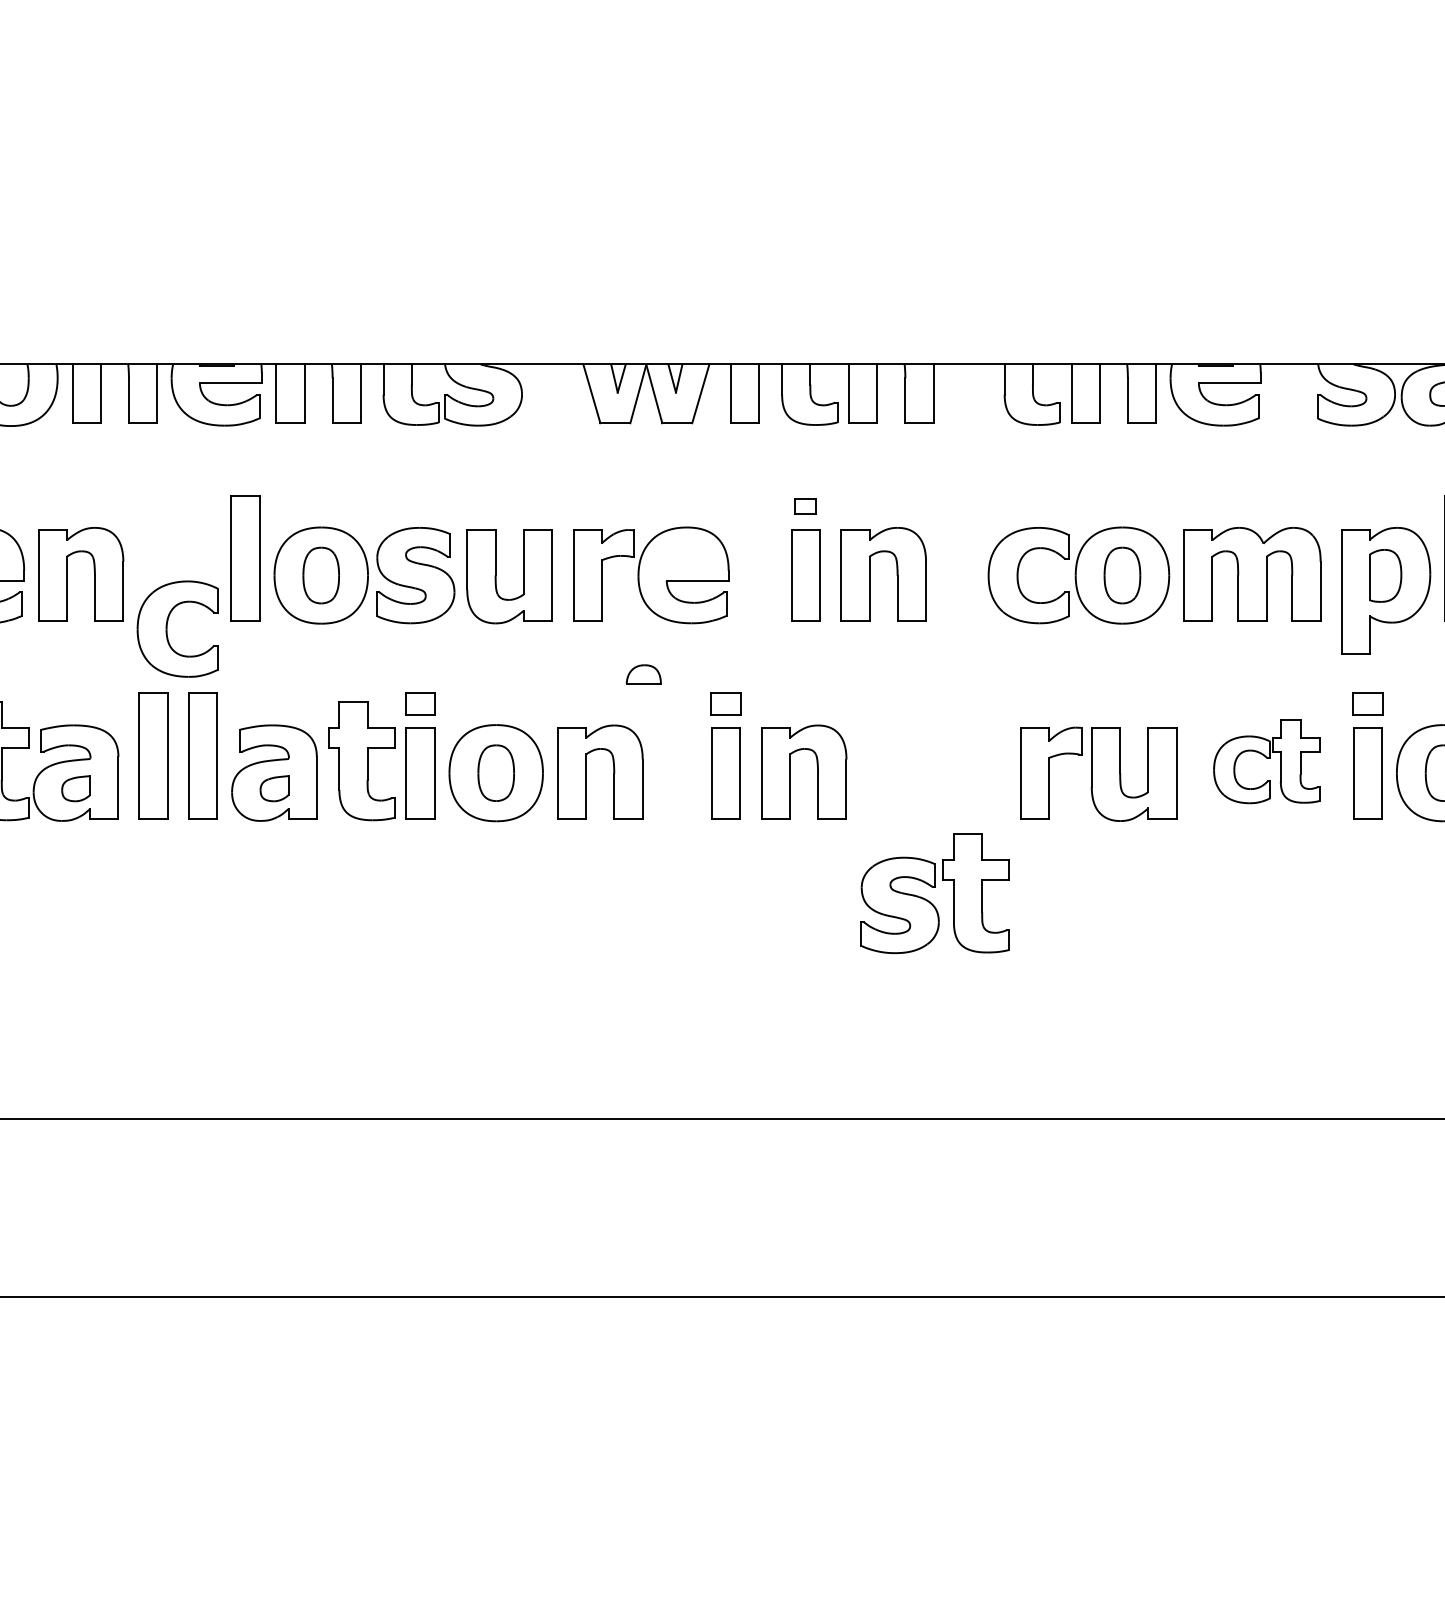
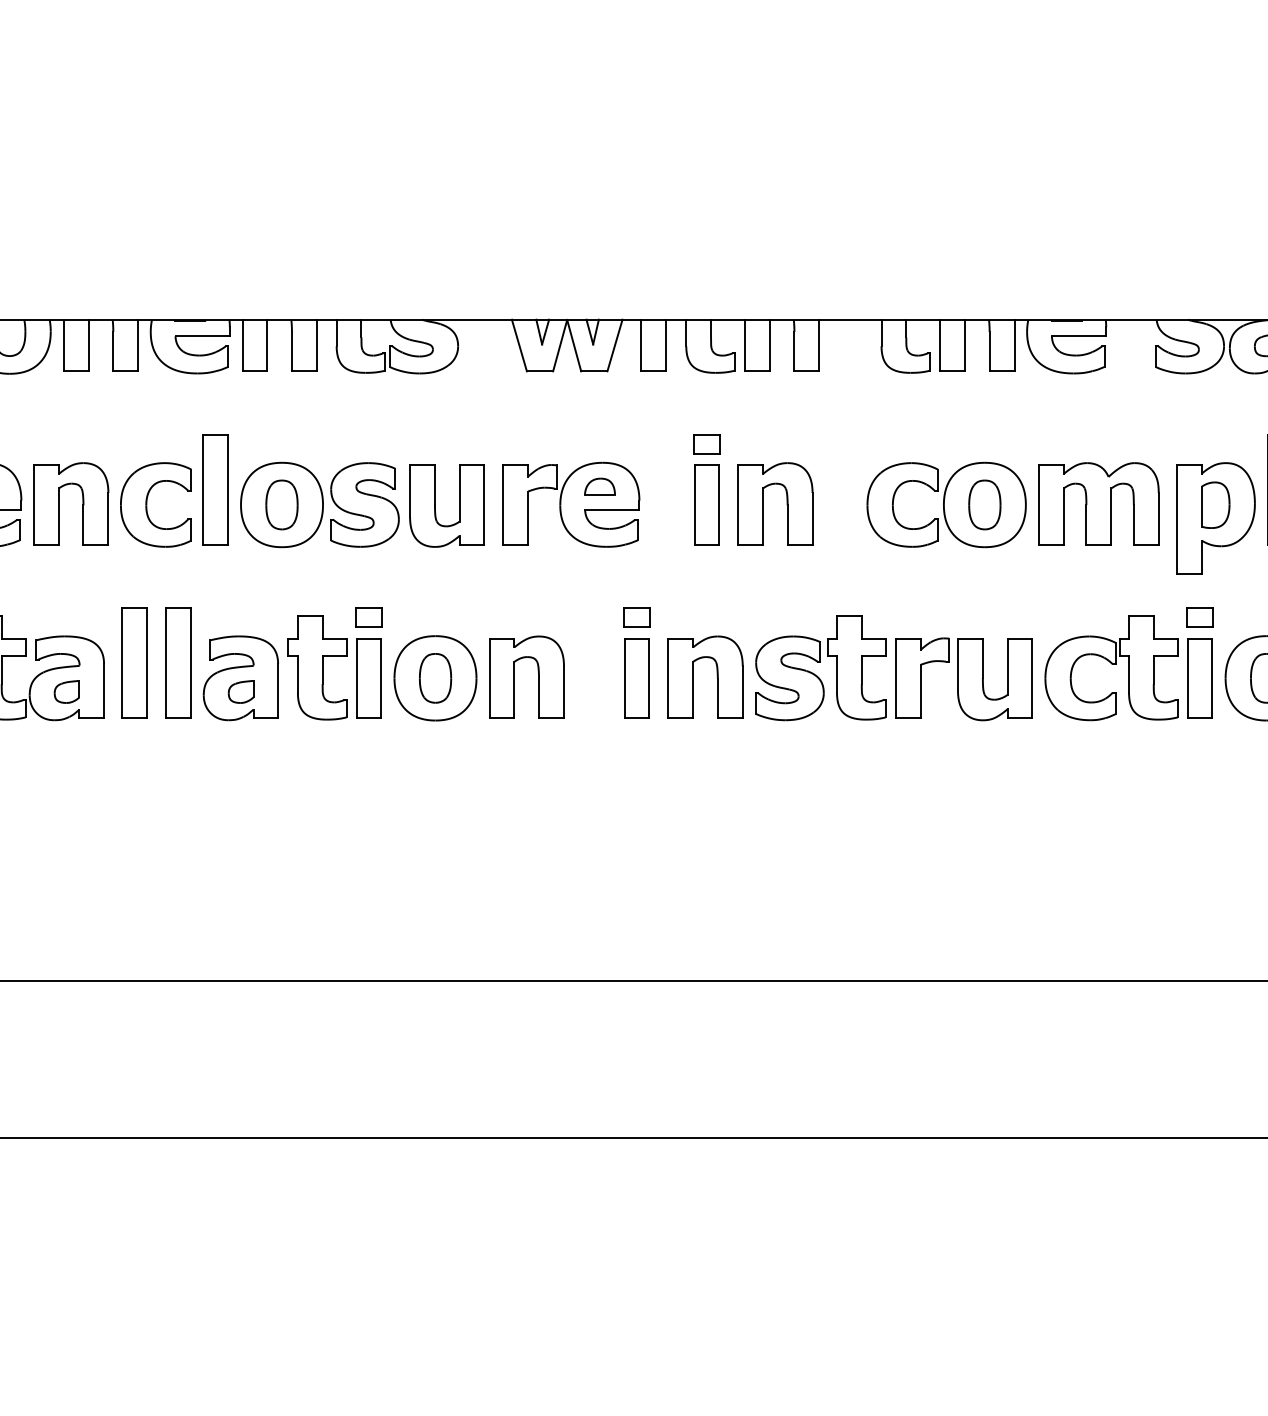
part: (805, 506) -> (706, 444), size x1.43
part: (167, 628) -> (147, 504), moved
part: (643, 674) -> (599, 486), moved
part: (1266, 761) -> (1111, 668), size x1.43
part: (935, 894) -> (820, 668), moved

